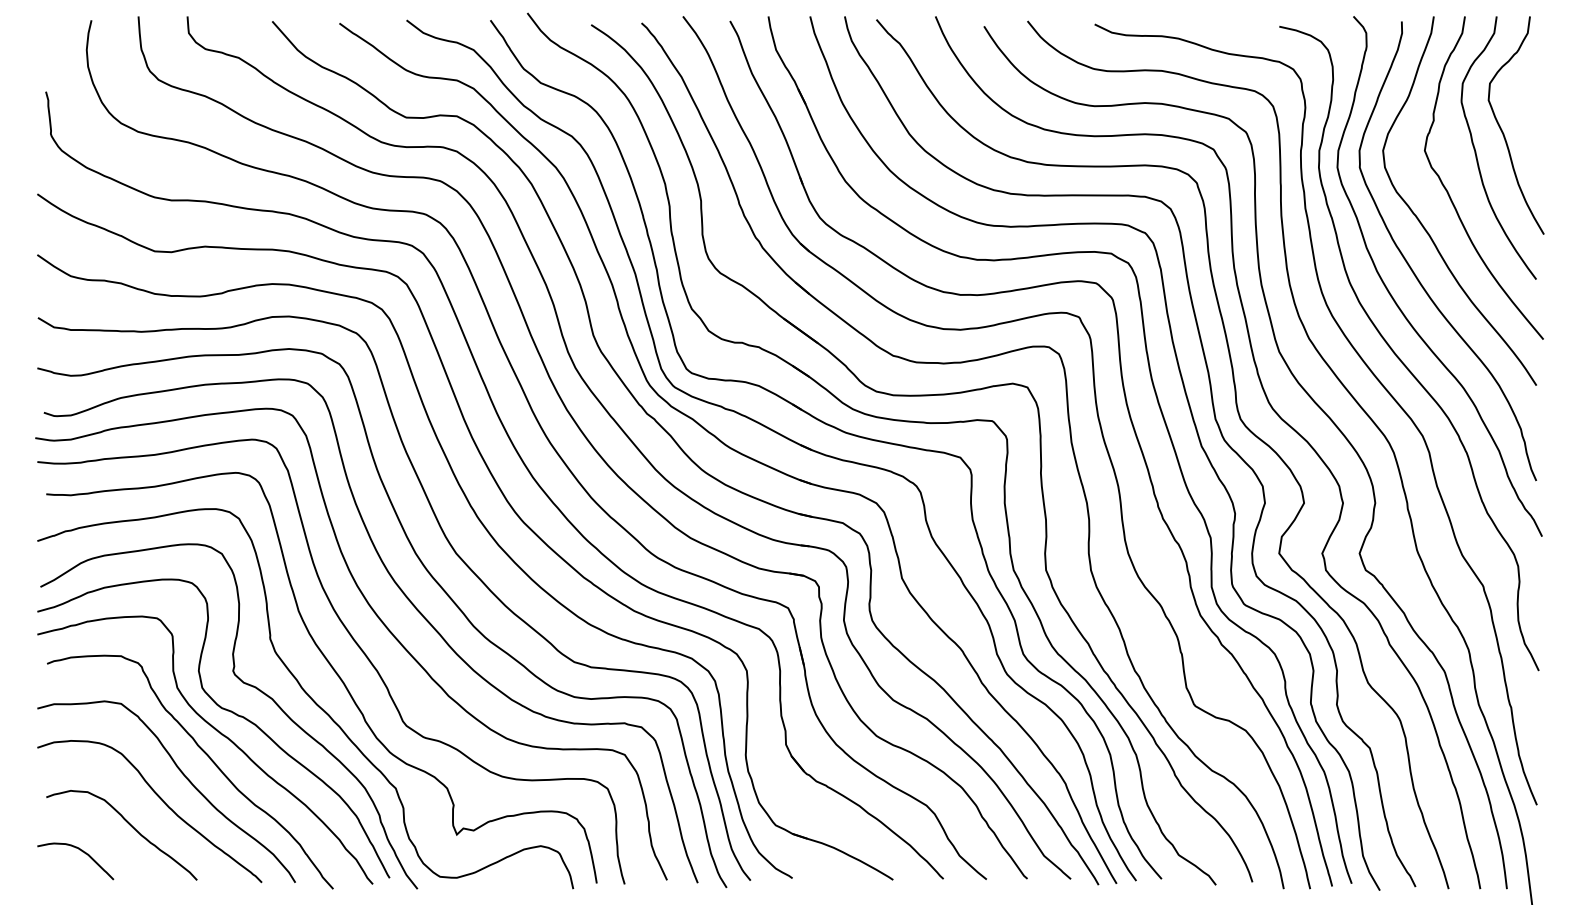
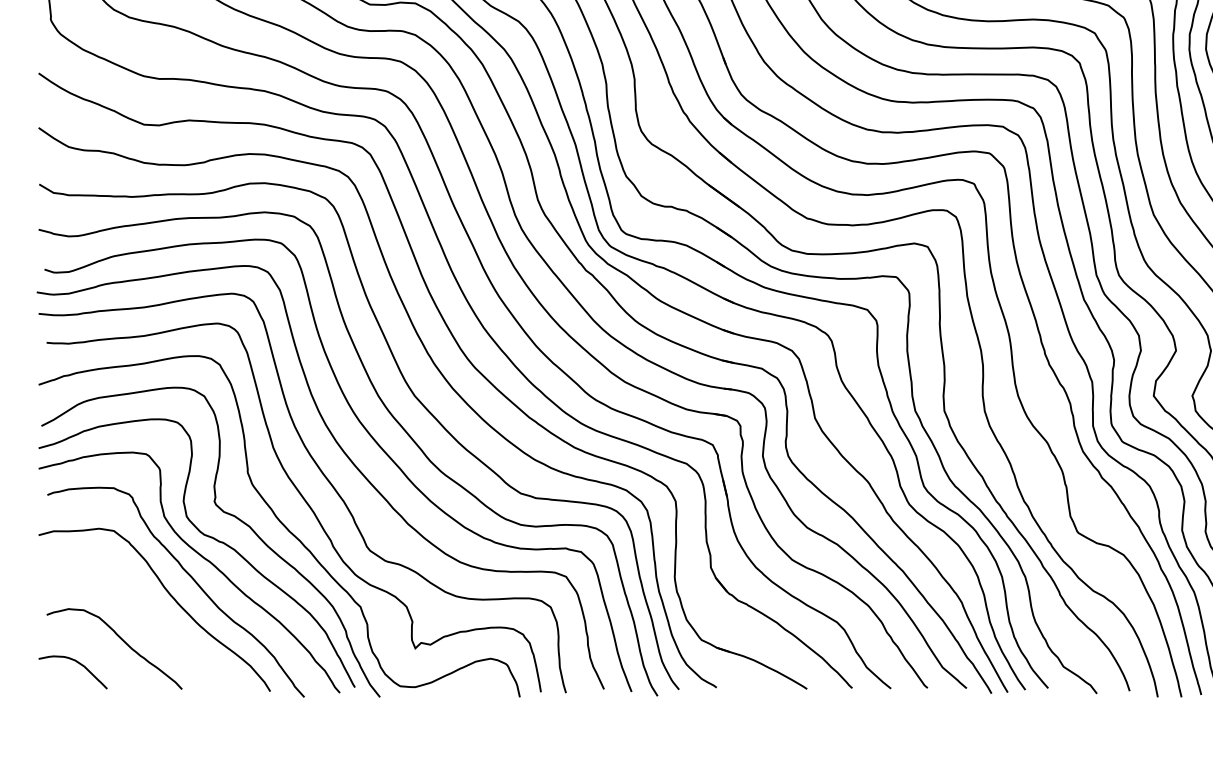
curve: (160, 799) -> (149, 616), removed

